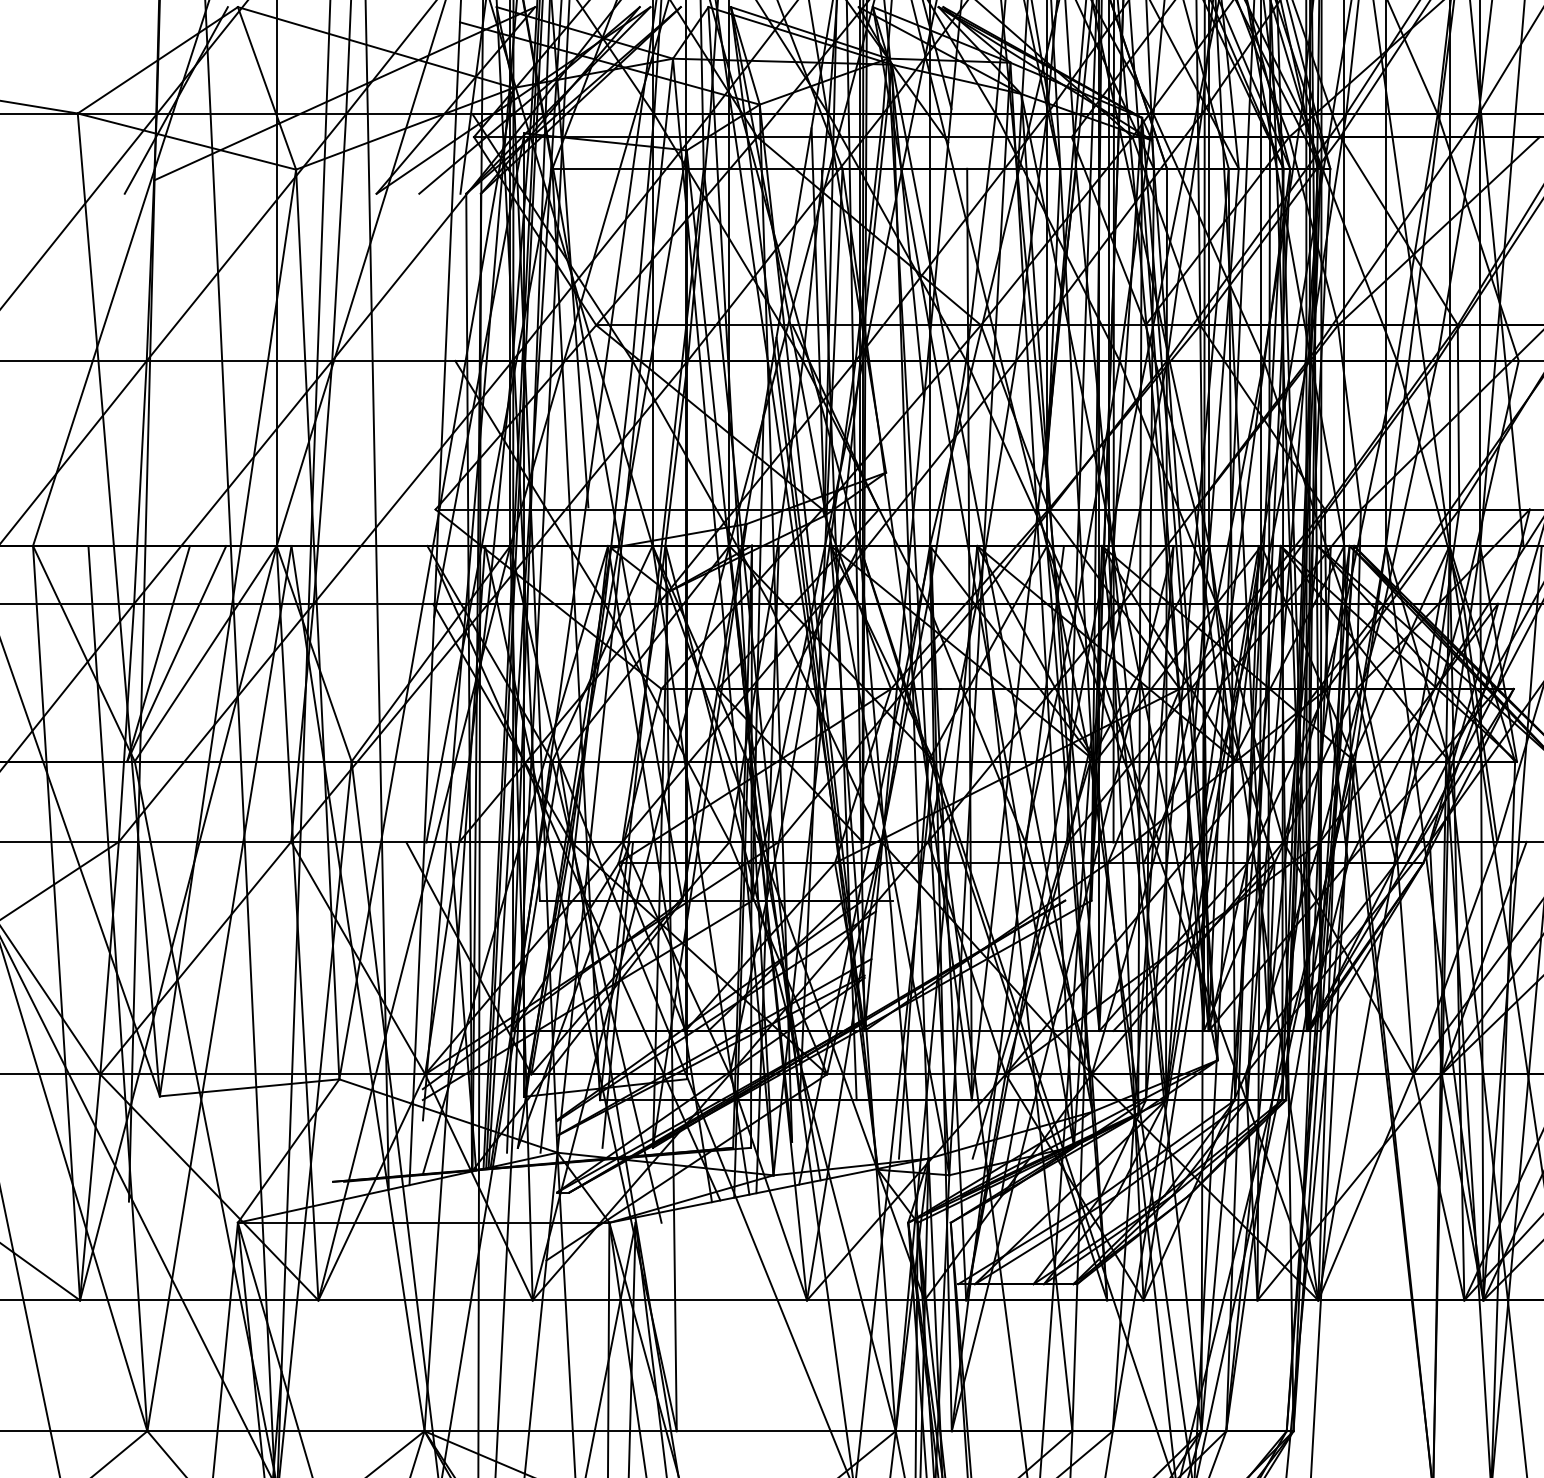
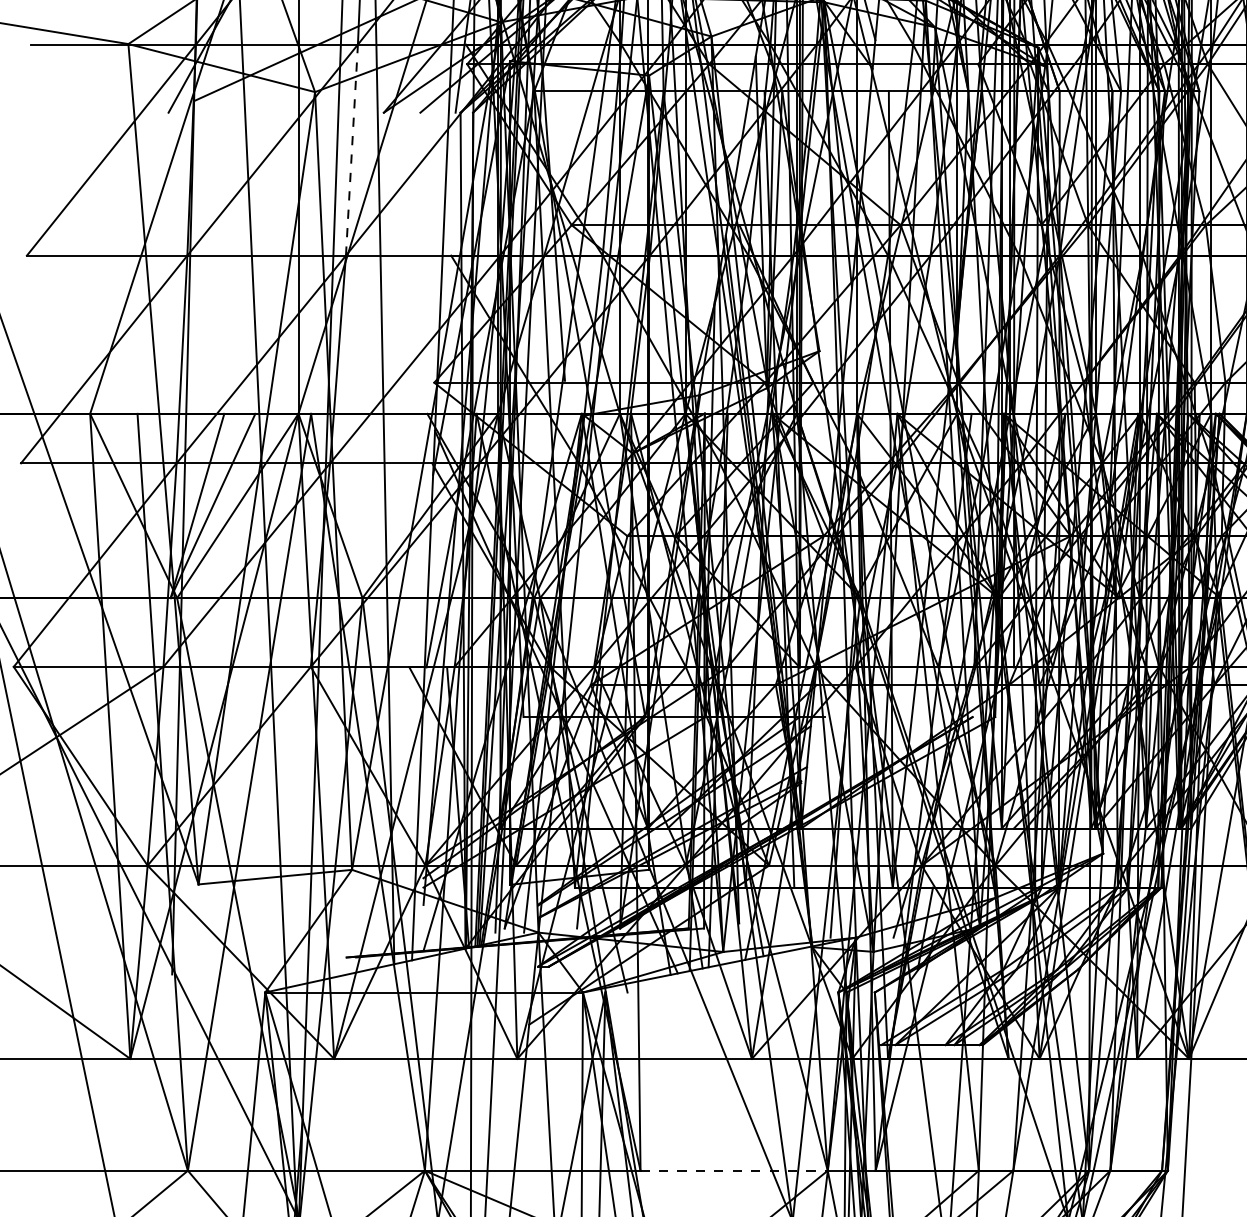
line: (339, 237) -> (352, 150), solid -> dashed
line: (786, 1431) -> (734, 1170), solid -> dashed

